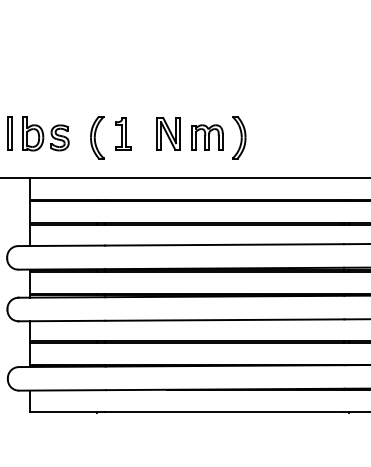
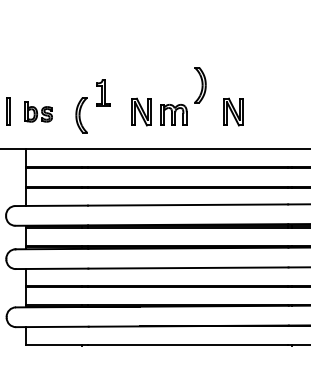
part: (45, 133) -> (38, 111), size x0.7
part: (123, 133) -> (103, 92), moved
part: (278, 133) -> (233, 111), added
part: (239, 138) -> (200, 85), moved

